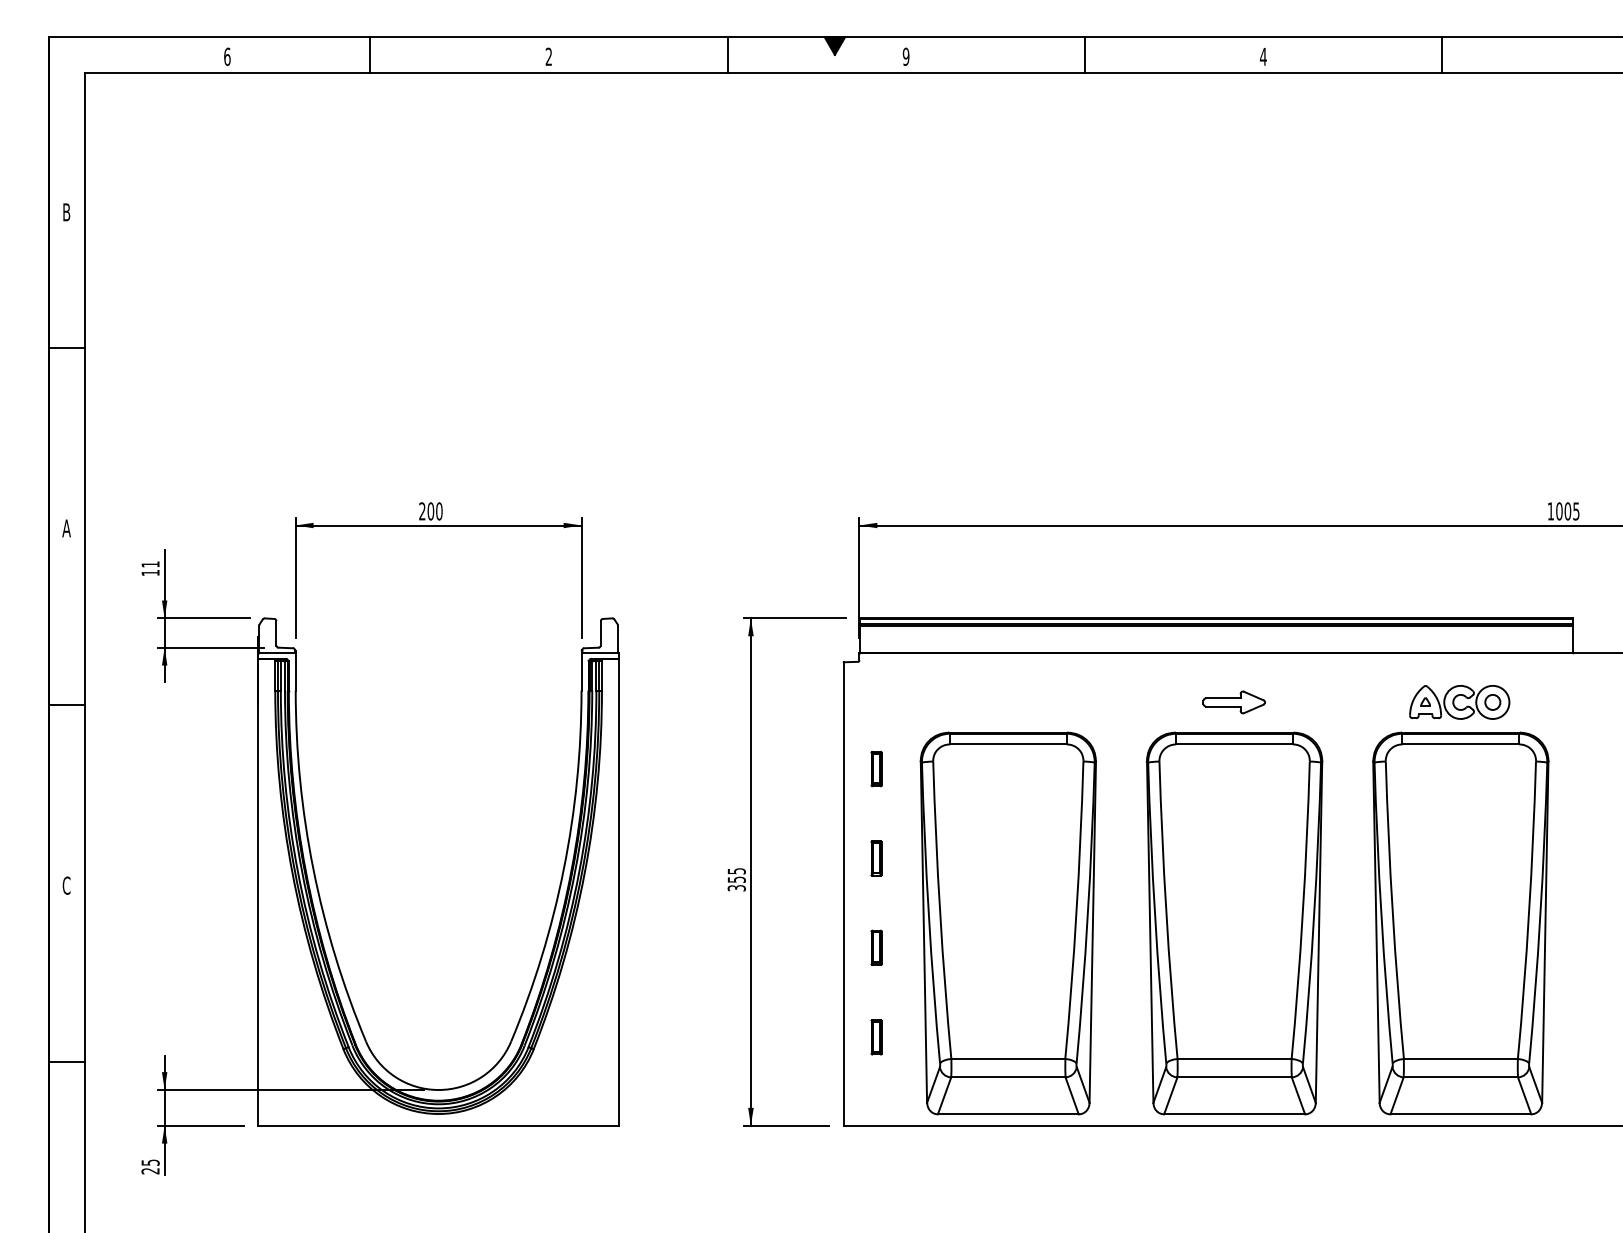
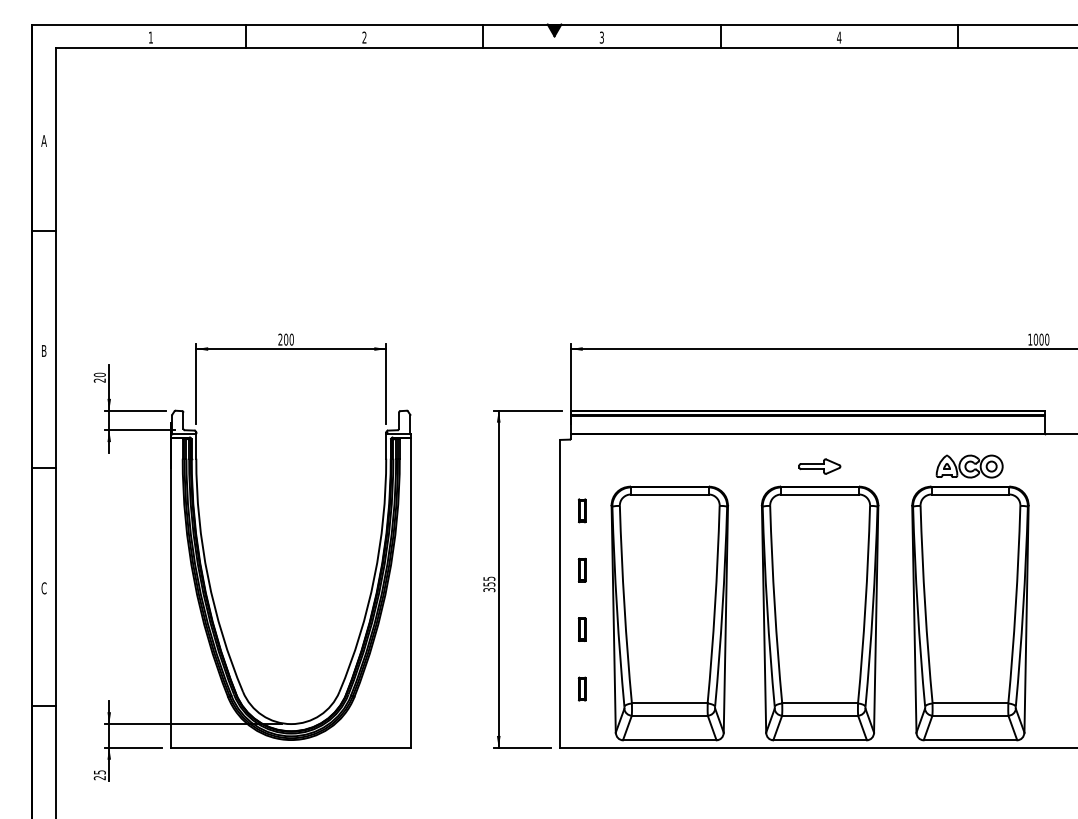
text: (226, 56) -> (150, 37), 6 -> 1
text: (905, 56) -> (601, 37), 9 -> 3
text: (65, 211) -> (43, 140), B -> A
text: (1576, 511) -> (1047, 339), 1005 -> 1000
text: (65, 527) -> (43, 350), A -> B
text: (150, 568) -> (99, 377), 11 -> 20

